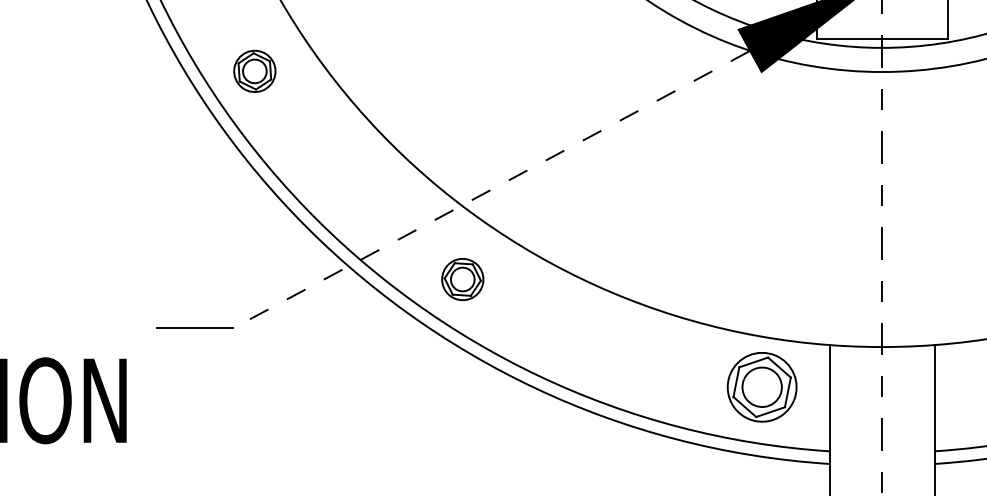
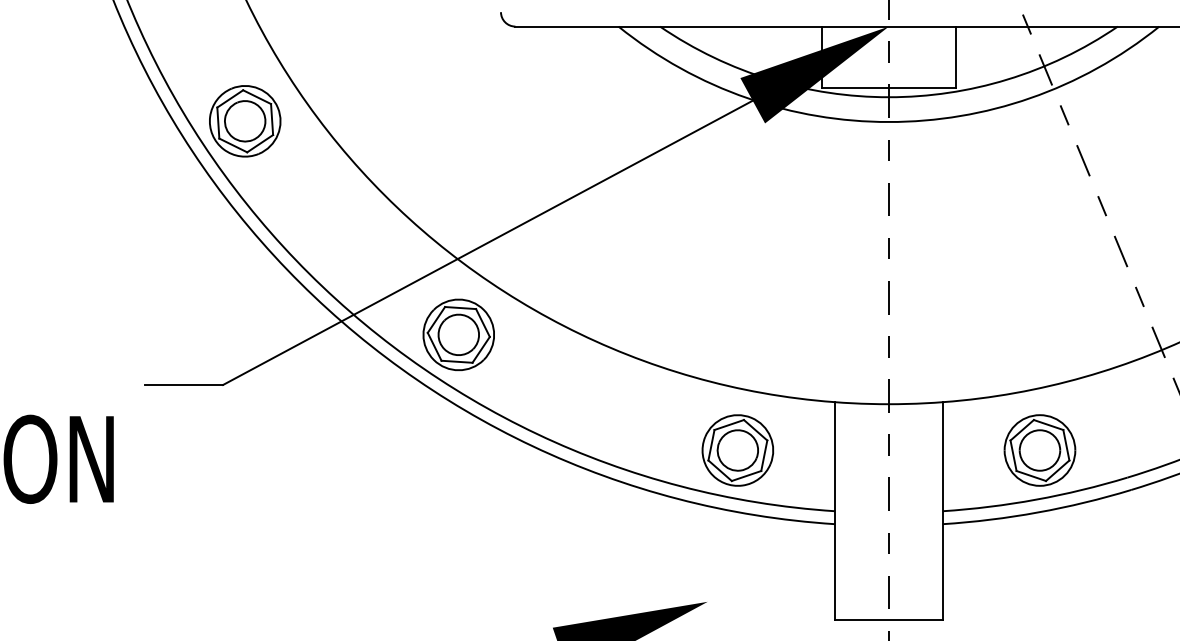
part: (255, 71) -> (245, 121), size x1.67
line: (490, 189) -> (487, 242), dashed -> solid
part: (462, 279) -> (458, 334), size x1.67
part: (761, 387) -> (737, 450), moved

